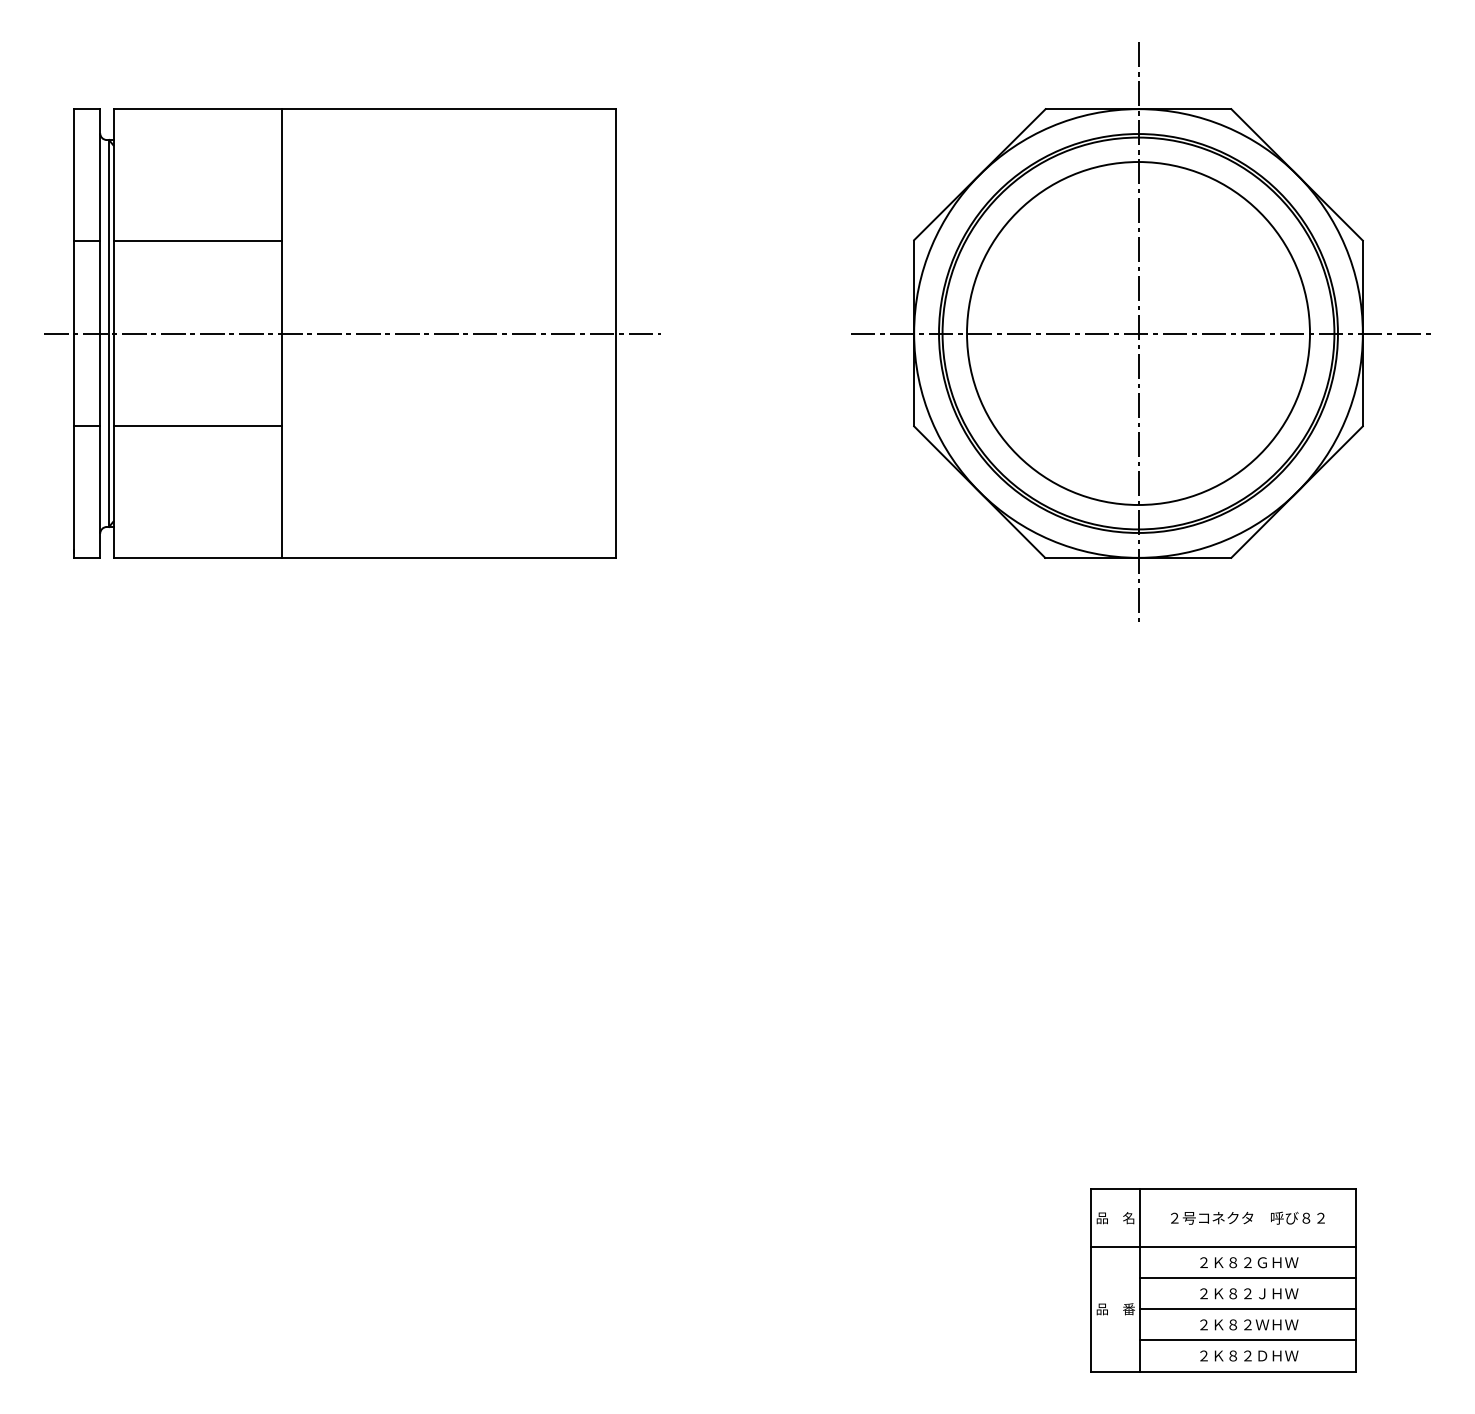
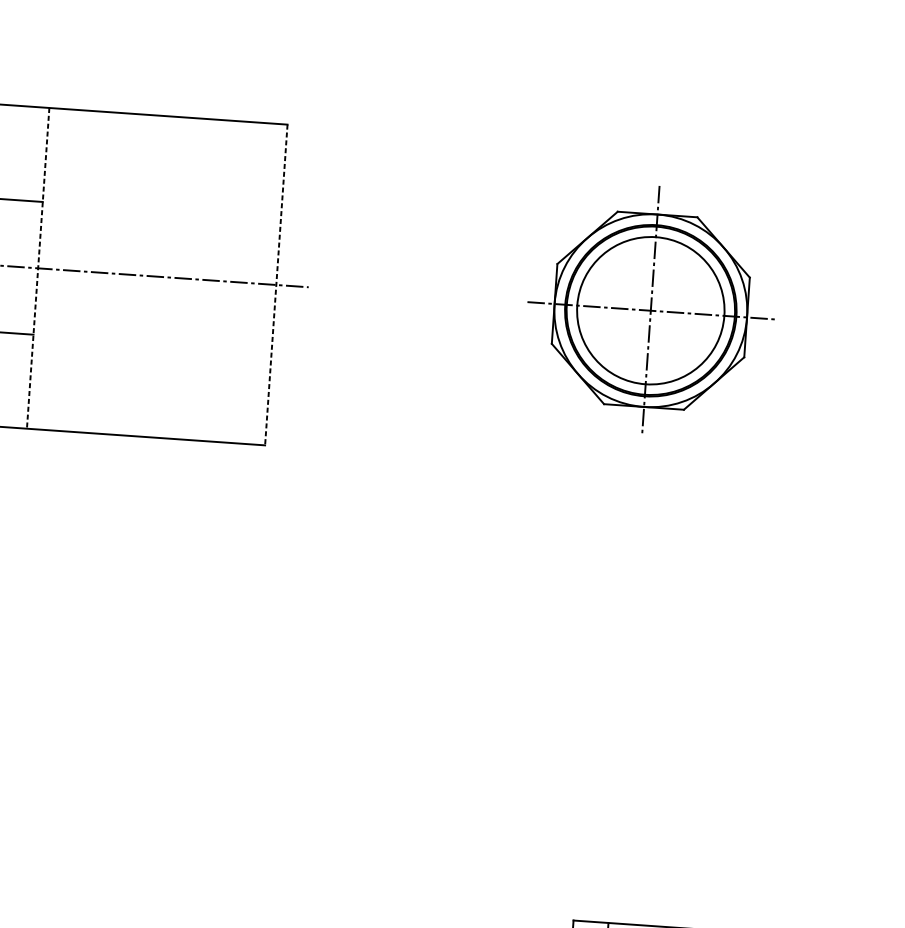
part: (1140, 331) -> (651, 309), size x0.6
line: (282, 334) -> (38, 269), solid -> dashed
line: (615, 334) -> (276, 285), solid -> dashed

